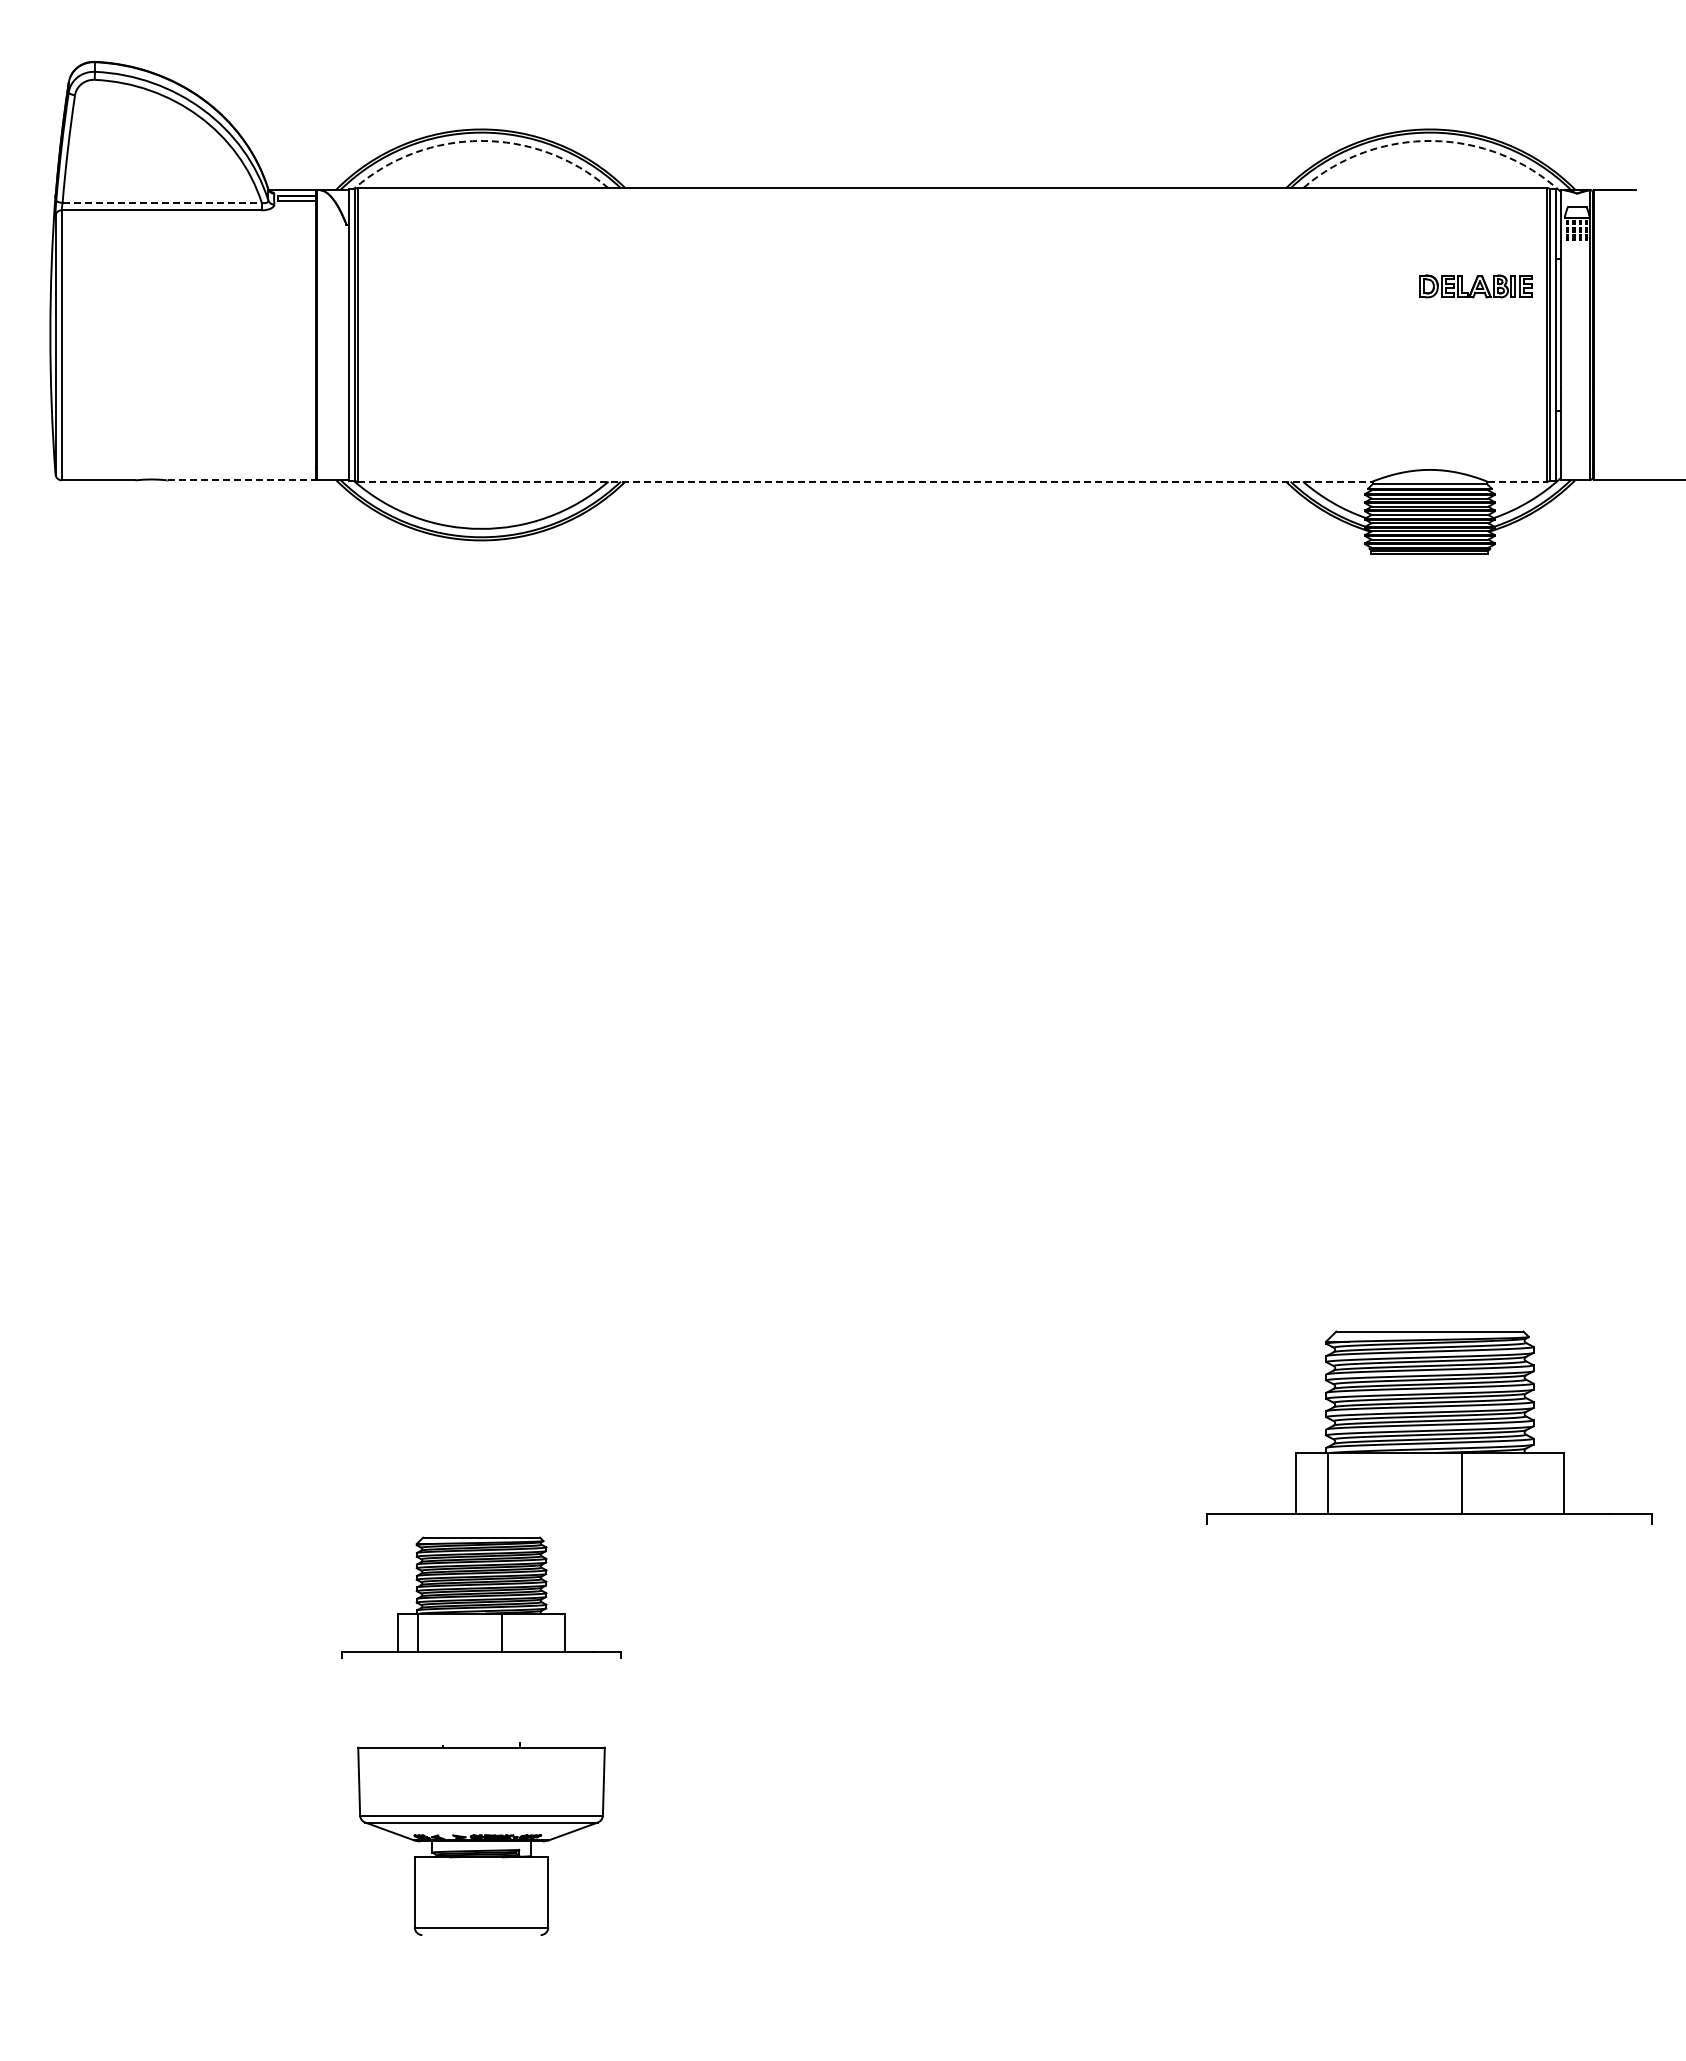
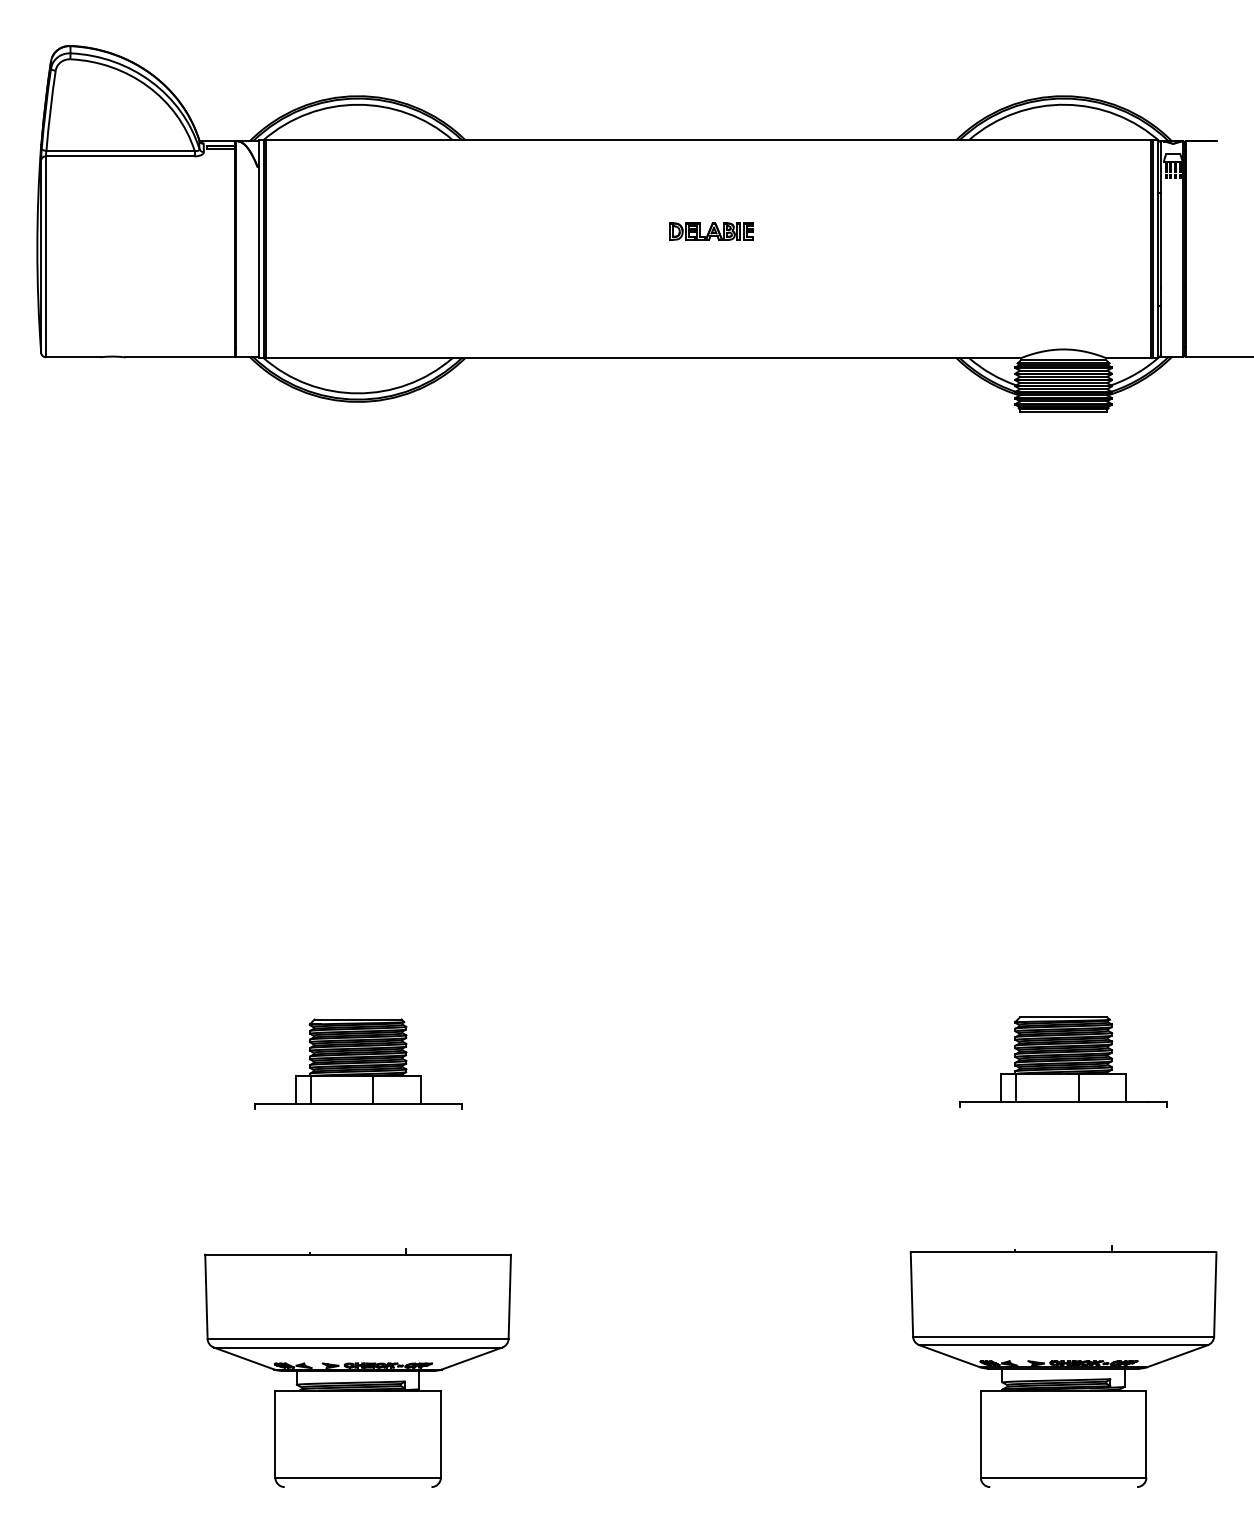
arc: (481, 140) -> (358, 104), dashed -> solid
arc: (1433, 141) -> (1066, 105), dashed -> solid
line: (162, 202) -> (120, 150), dashed -> solid
part: (1475, 286) -> (710, 231), moved
line: (242, 480) -> (180, 357), dashed -> solid
line: (865, 481) -> (643, 358), dashed -> solid
line: (1517, 481) -> (1128, 358), dashed -> solid
part: (1429, 1427) -> (1063, 1061), size x0.62
part: (481, 1597) -> (358, 1064), moved
part: (1429, 1836) -> (1063, 1366), added
part: (481, 1838) -> (358, 1367), size x1.67

